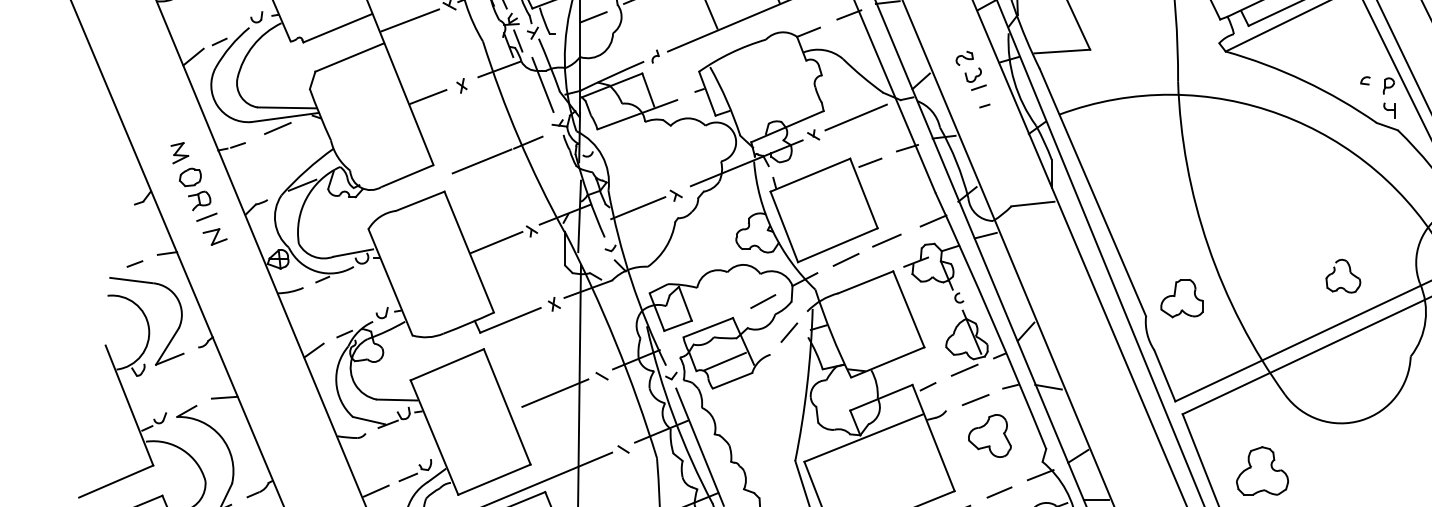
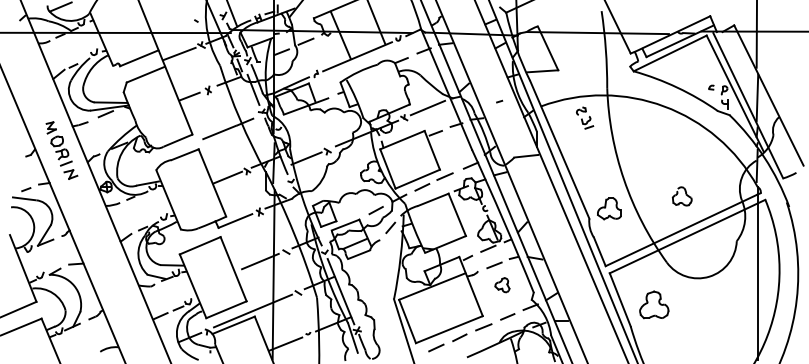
part: (972, 69) -> (585, 117), moved
part: (1341, 276) -> (681, 196), moved
part: (990, 434) -> (502, 284), size x0.6

